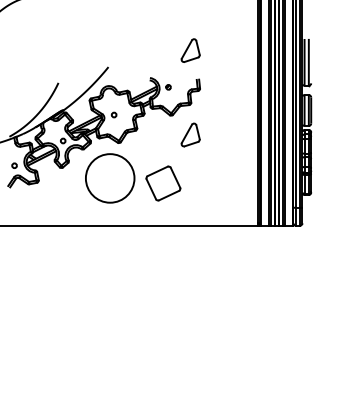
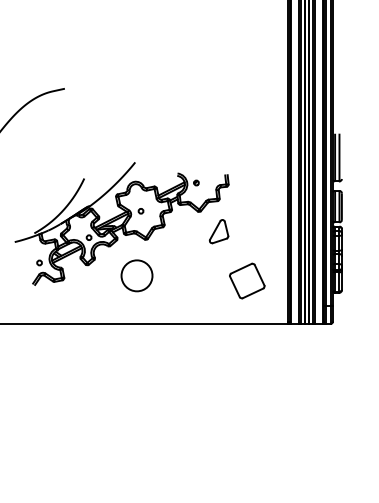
part: (190, 50) -> (218, 145), removed
circle: (109, 178) -> (136, 275), size x0.62
part: (163, 182) -> (247, 280), moved

